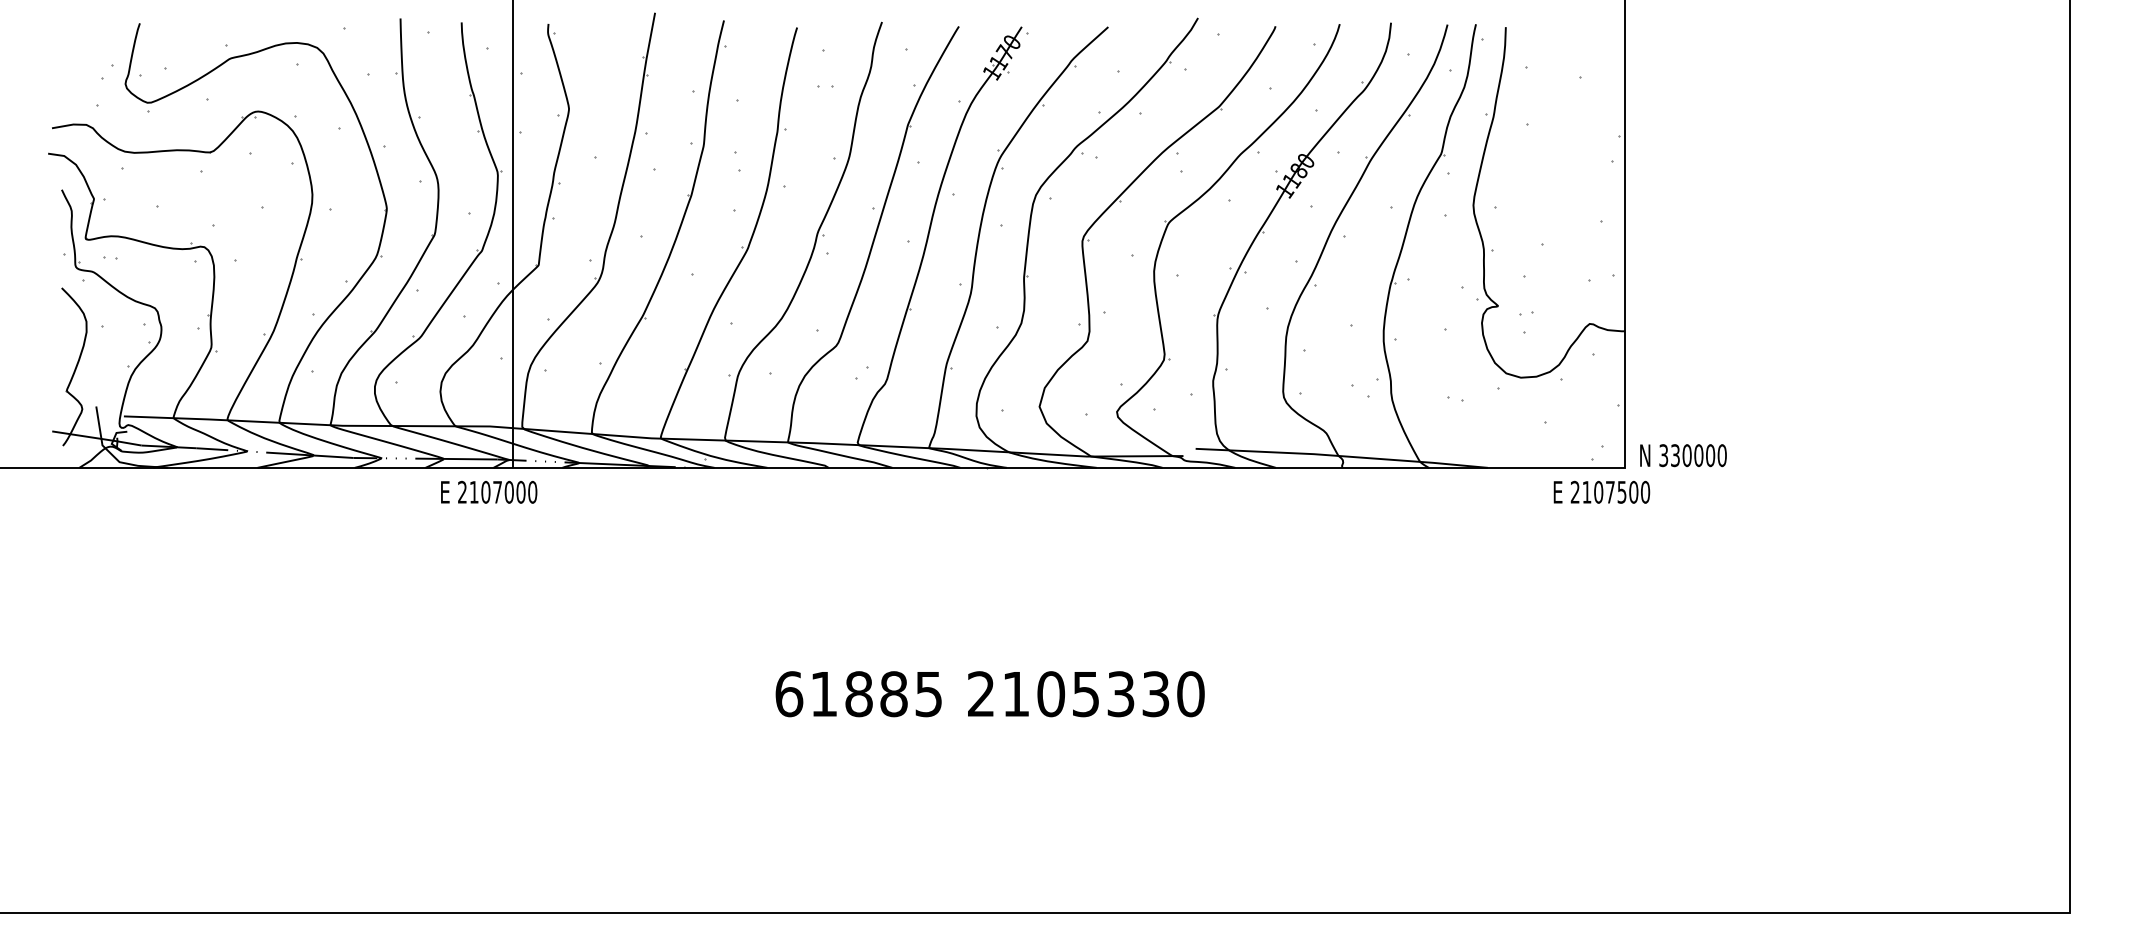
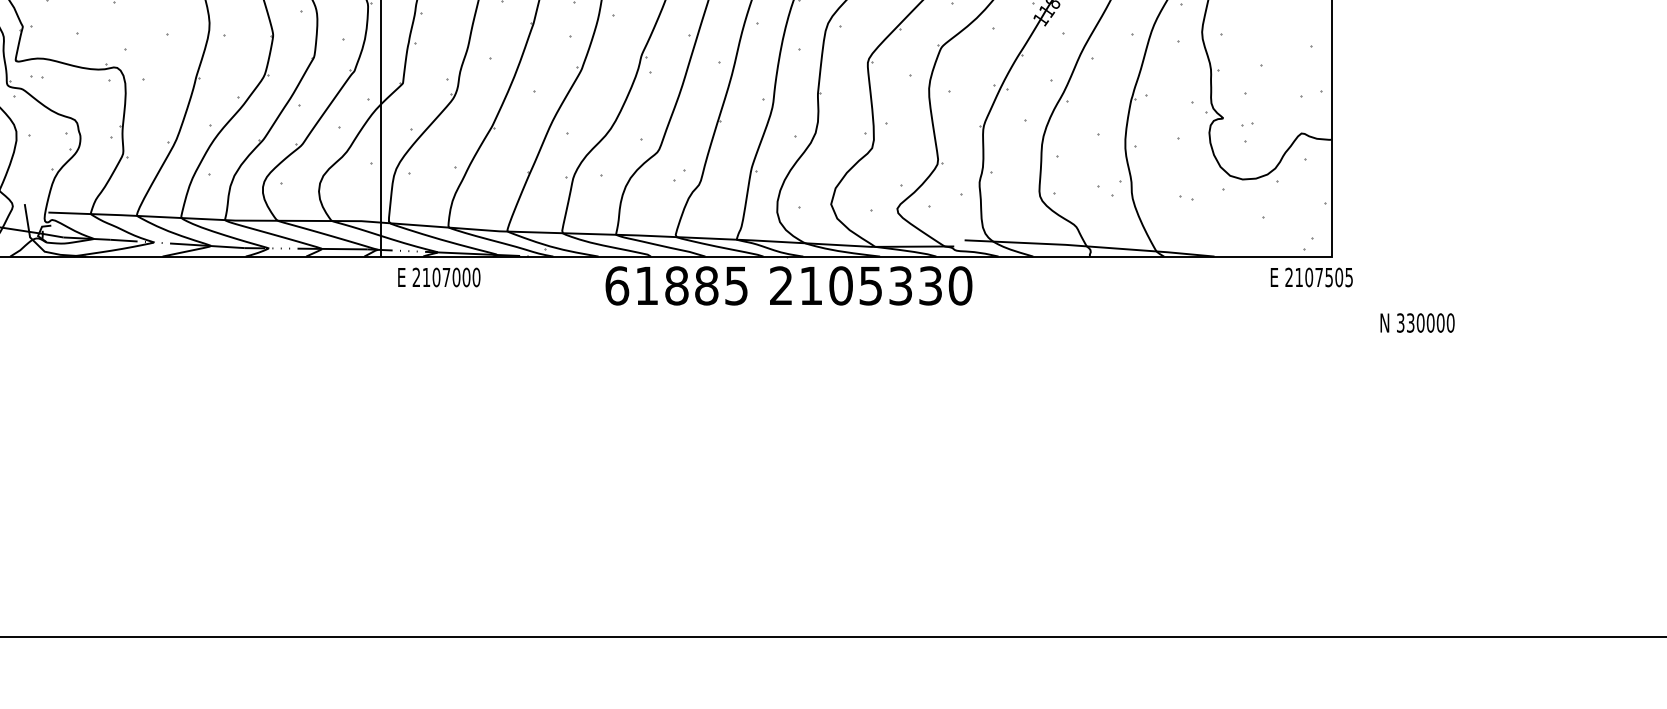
text: (1683, 455) -> (1417, 322), moved
text: (489, 491) -> (439, 276), moved
text: (1645, 491) -> (1349, 276), 2107500 -> 2107505
text: (989, 694) -> (788, 286), moved

